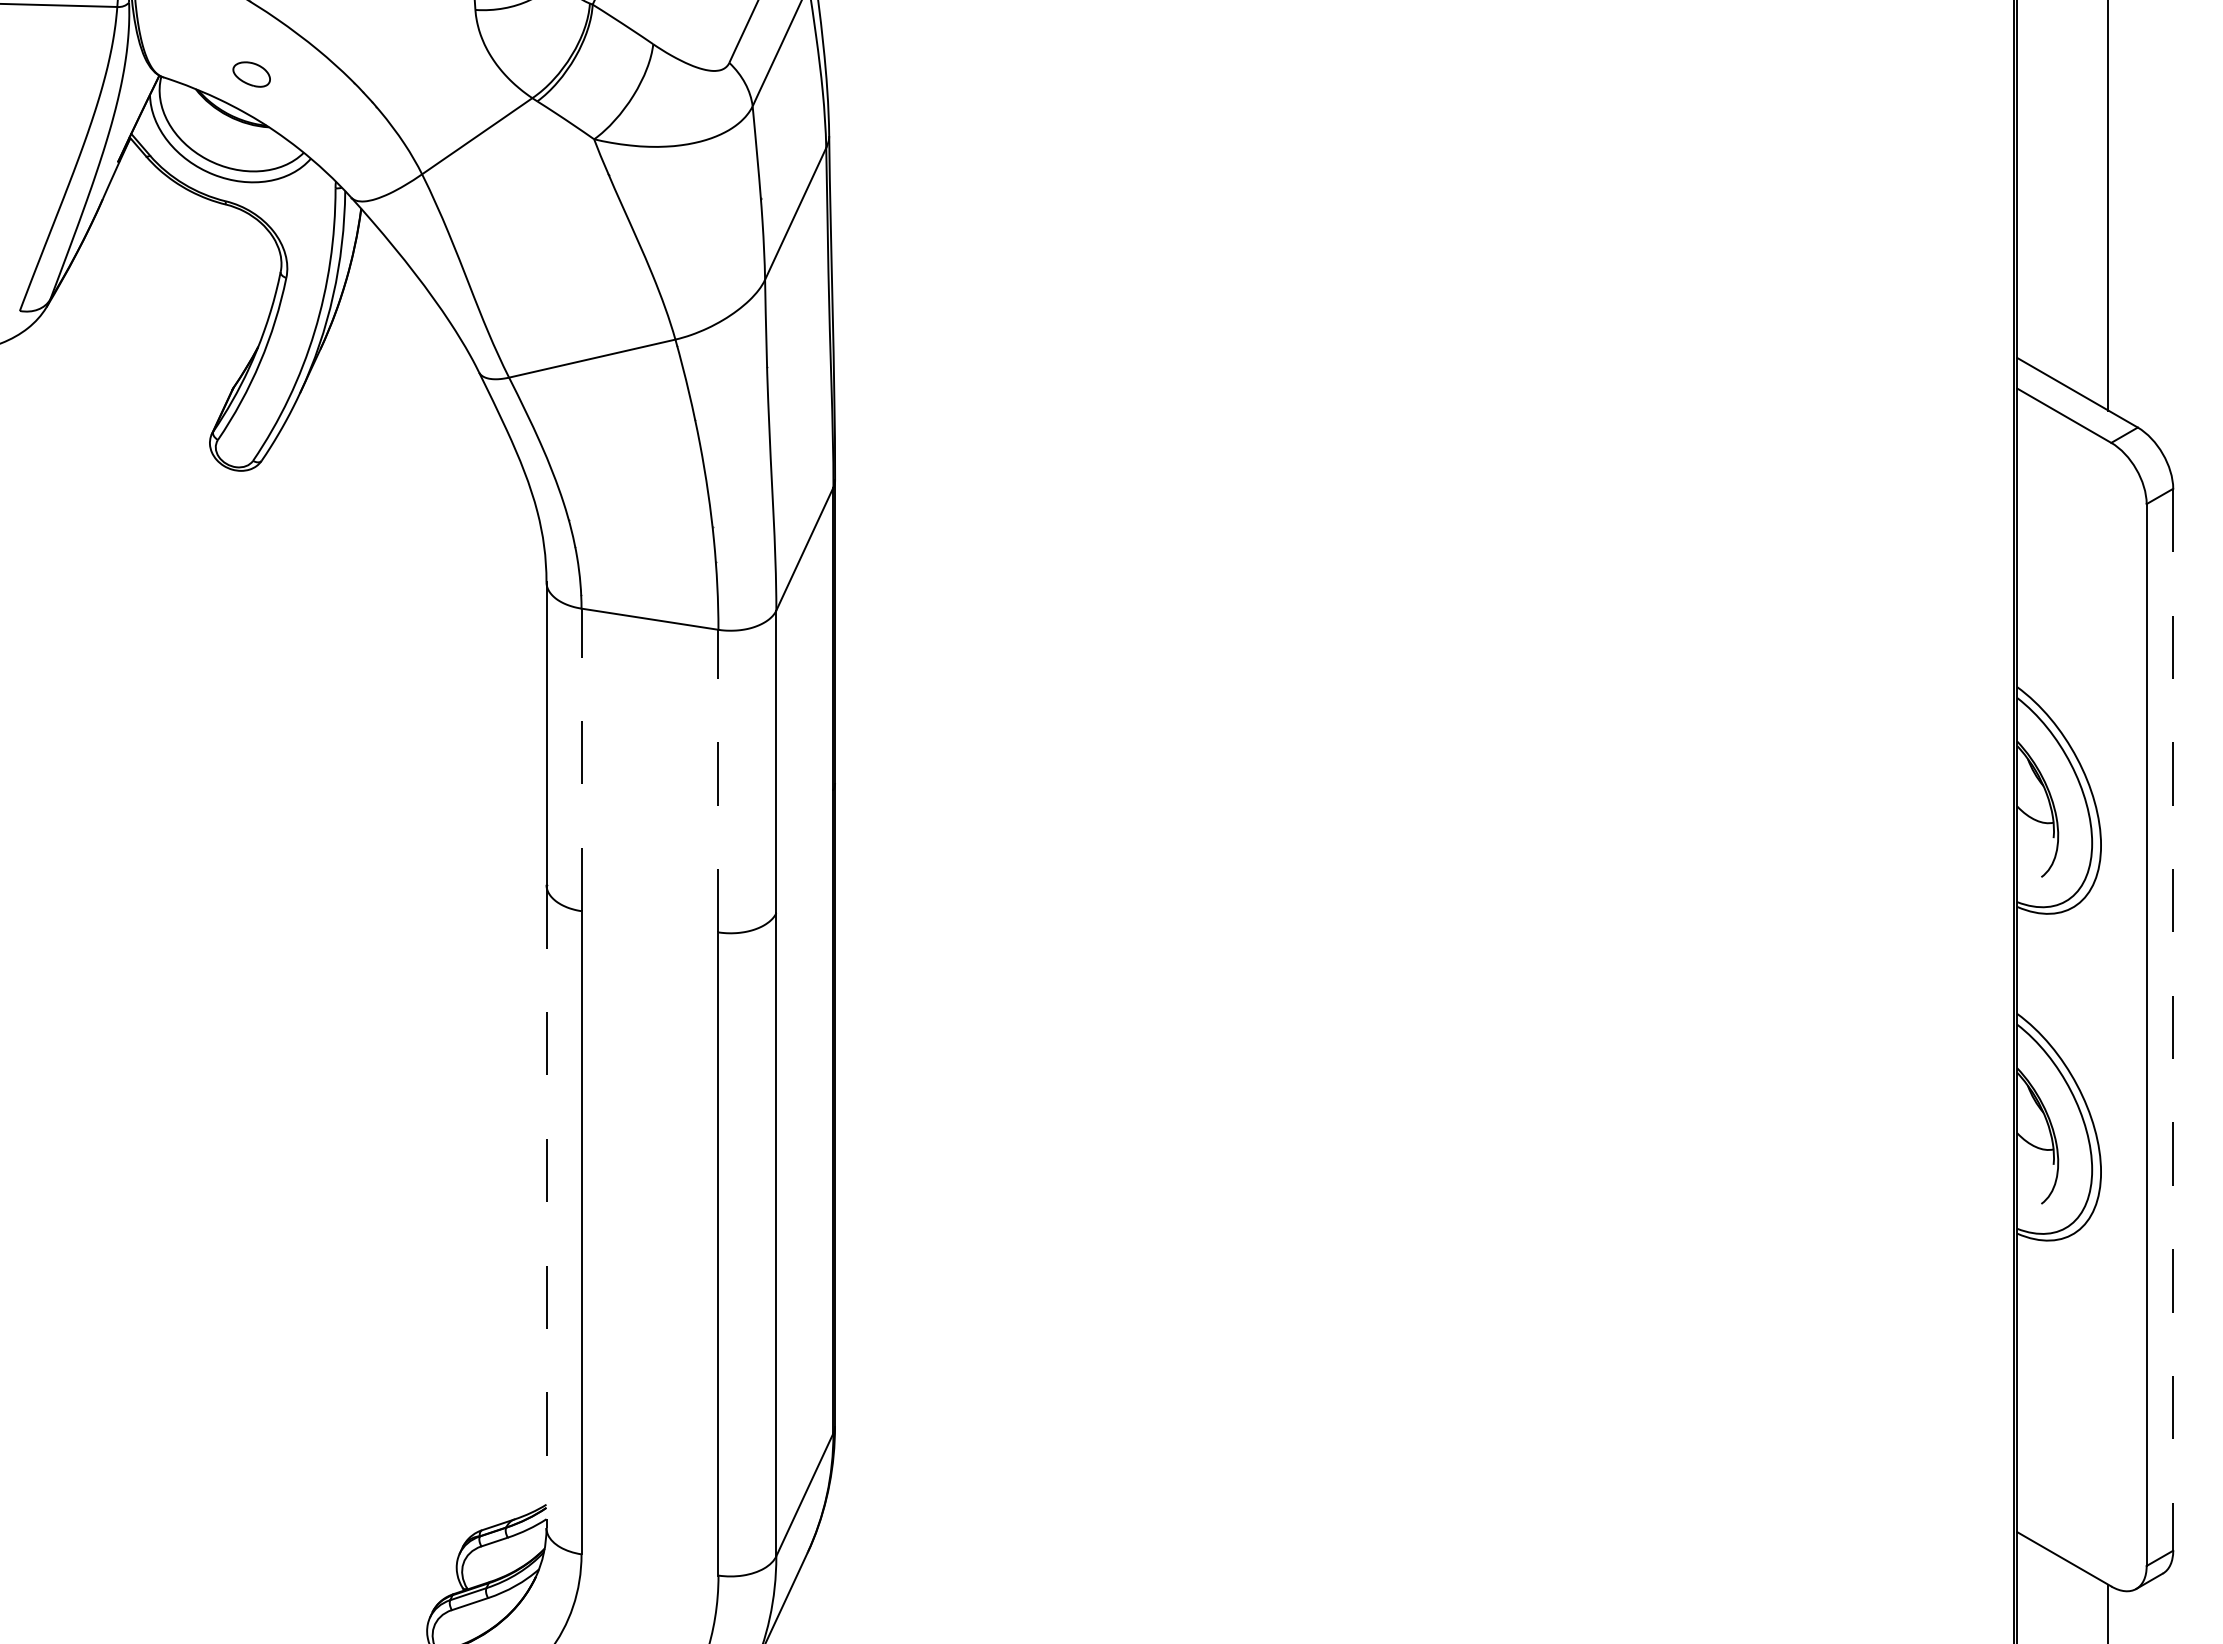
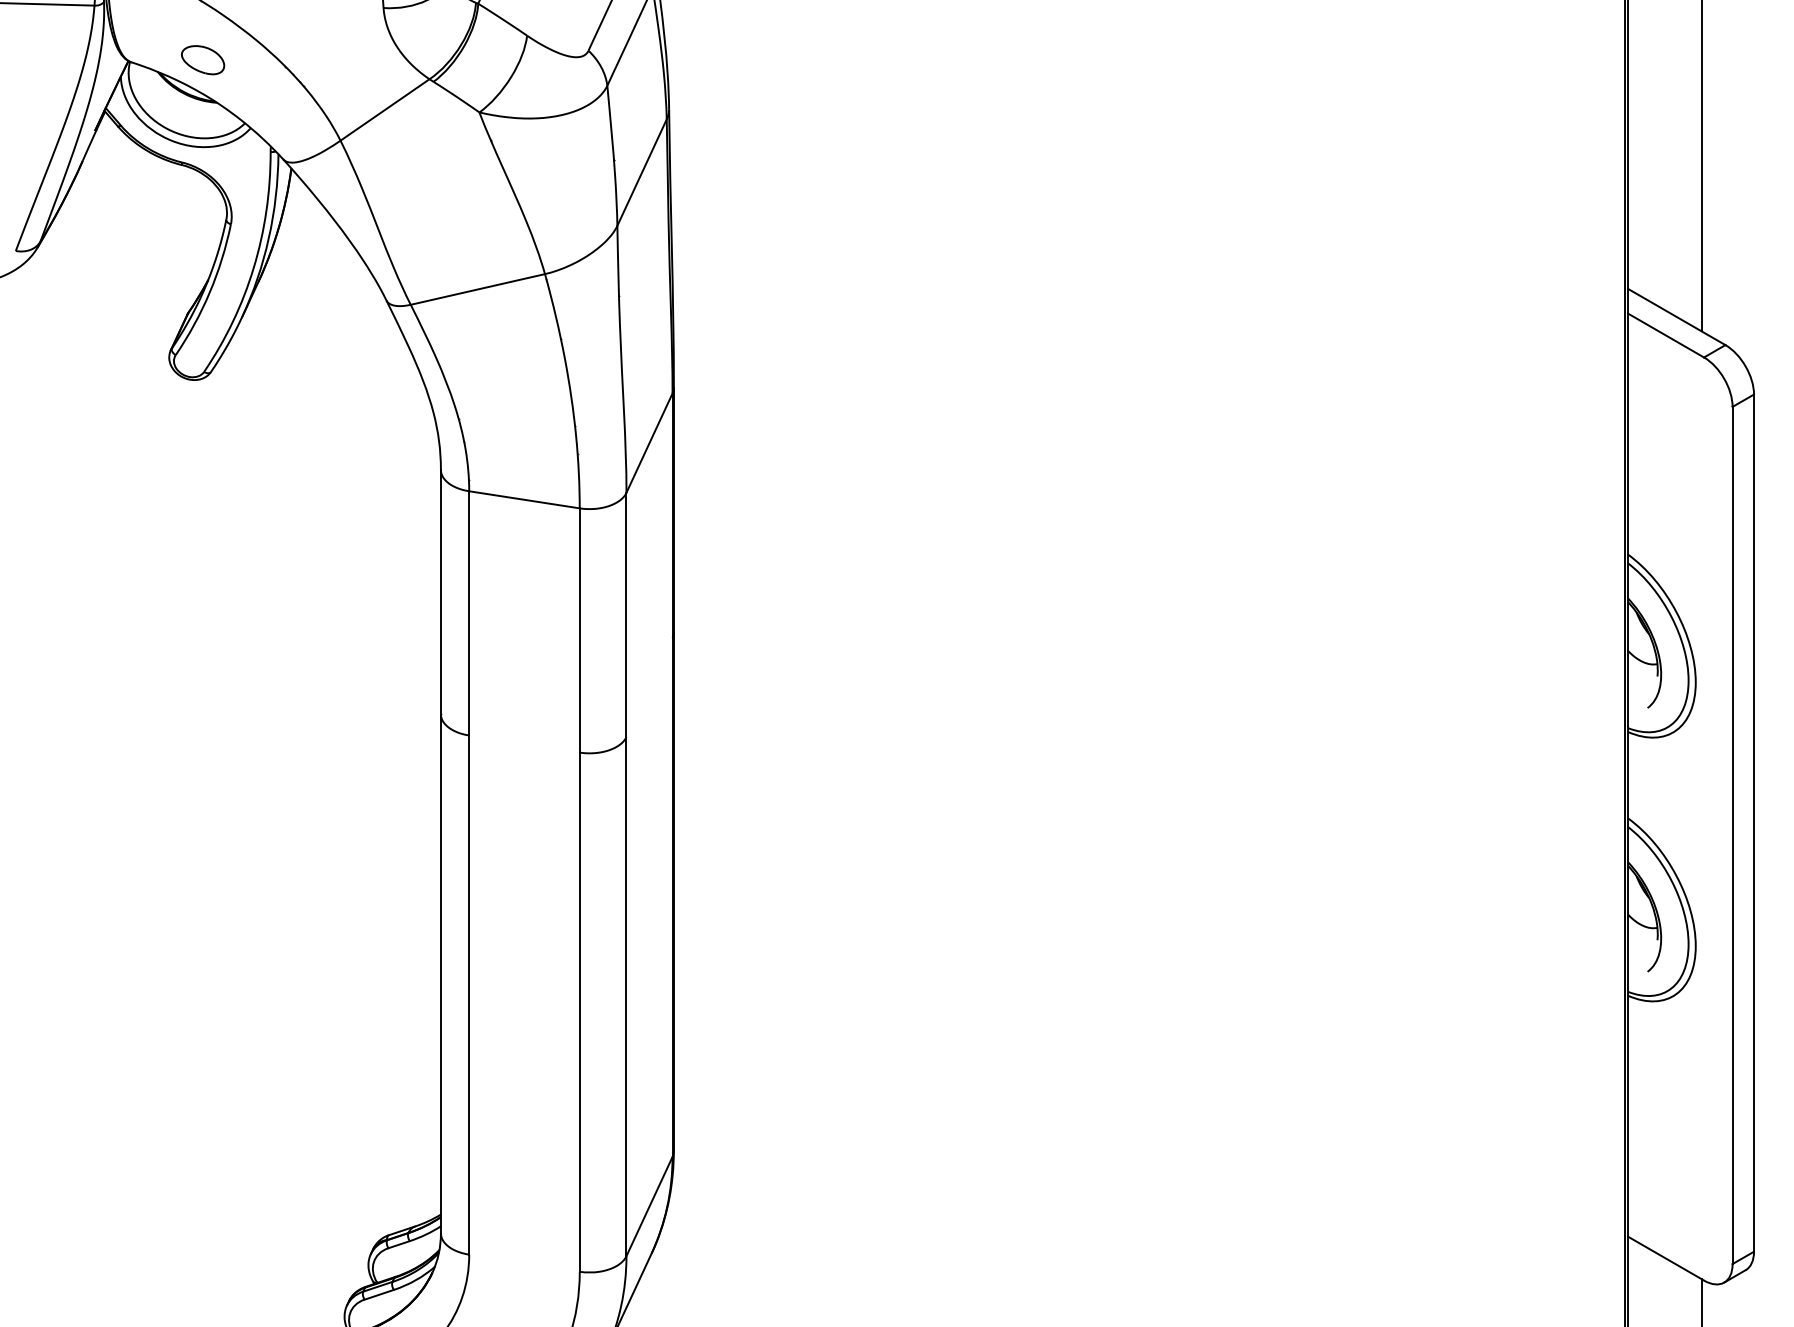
part: (251, 74) -> (202, 60), size x1.43
line: (581, 759) -> (469, 613), dashed -> solid
line: (718, 780) -> (579, 630), dashed -> solid
line: (2173, 1019) -> (1754, 822), dashed -> solid
line: (546, 1207) -> (440, 974), dashed -> solid

